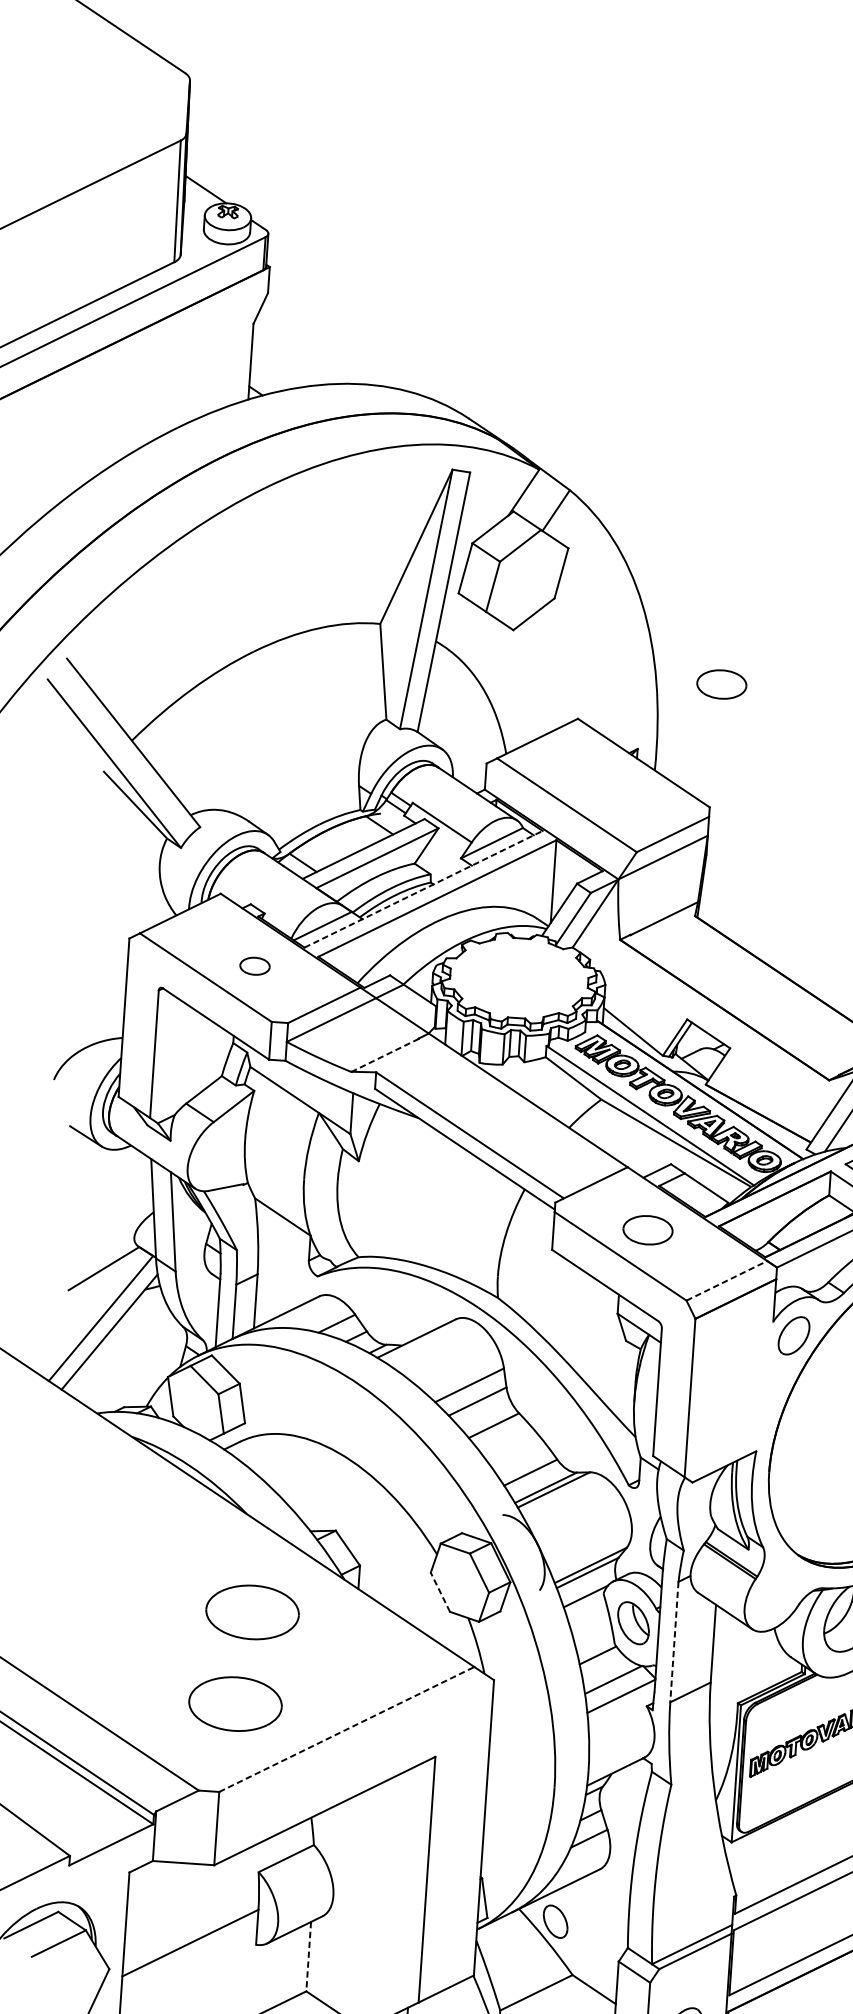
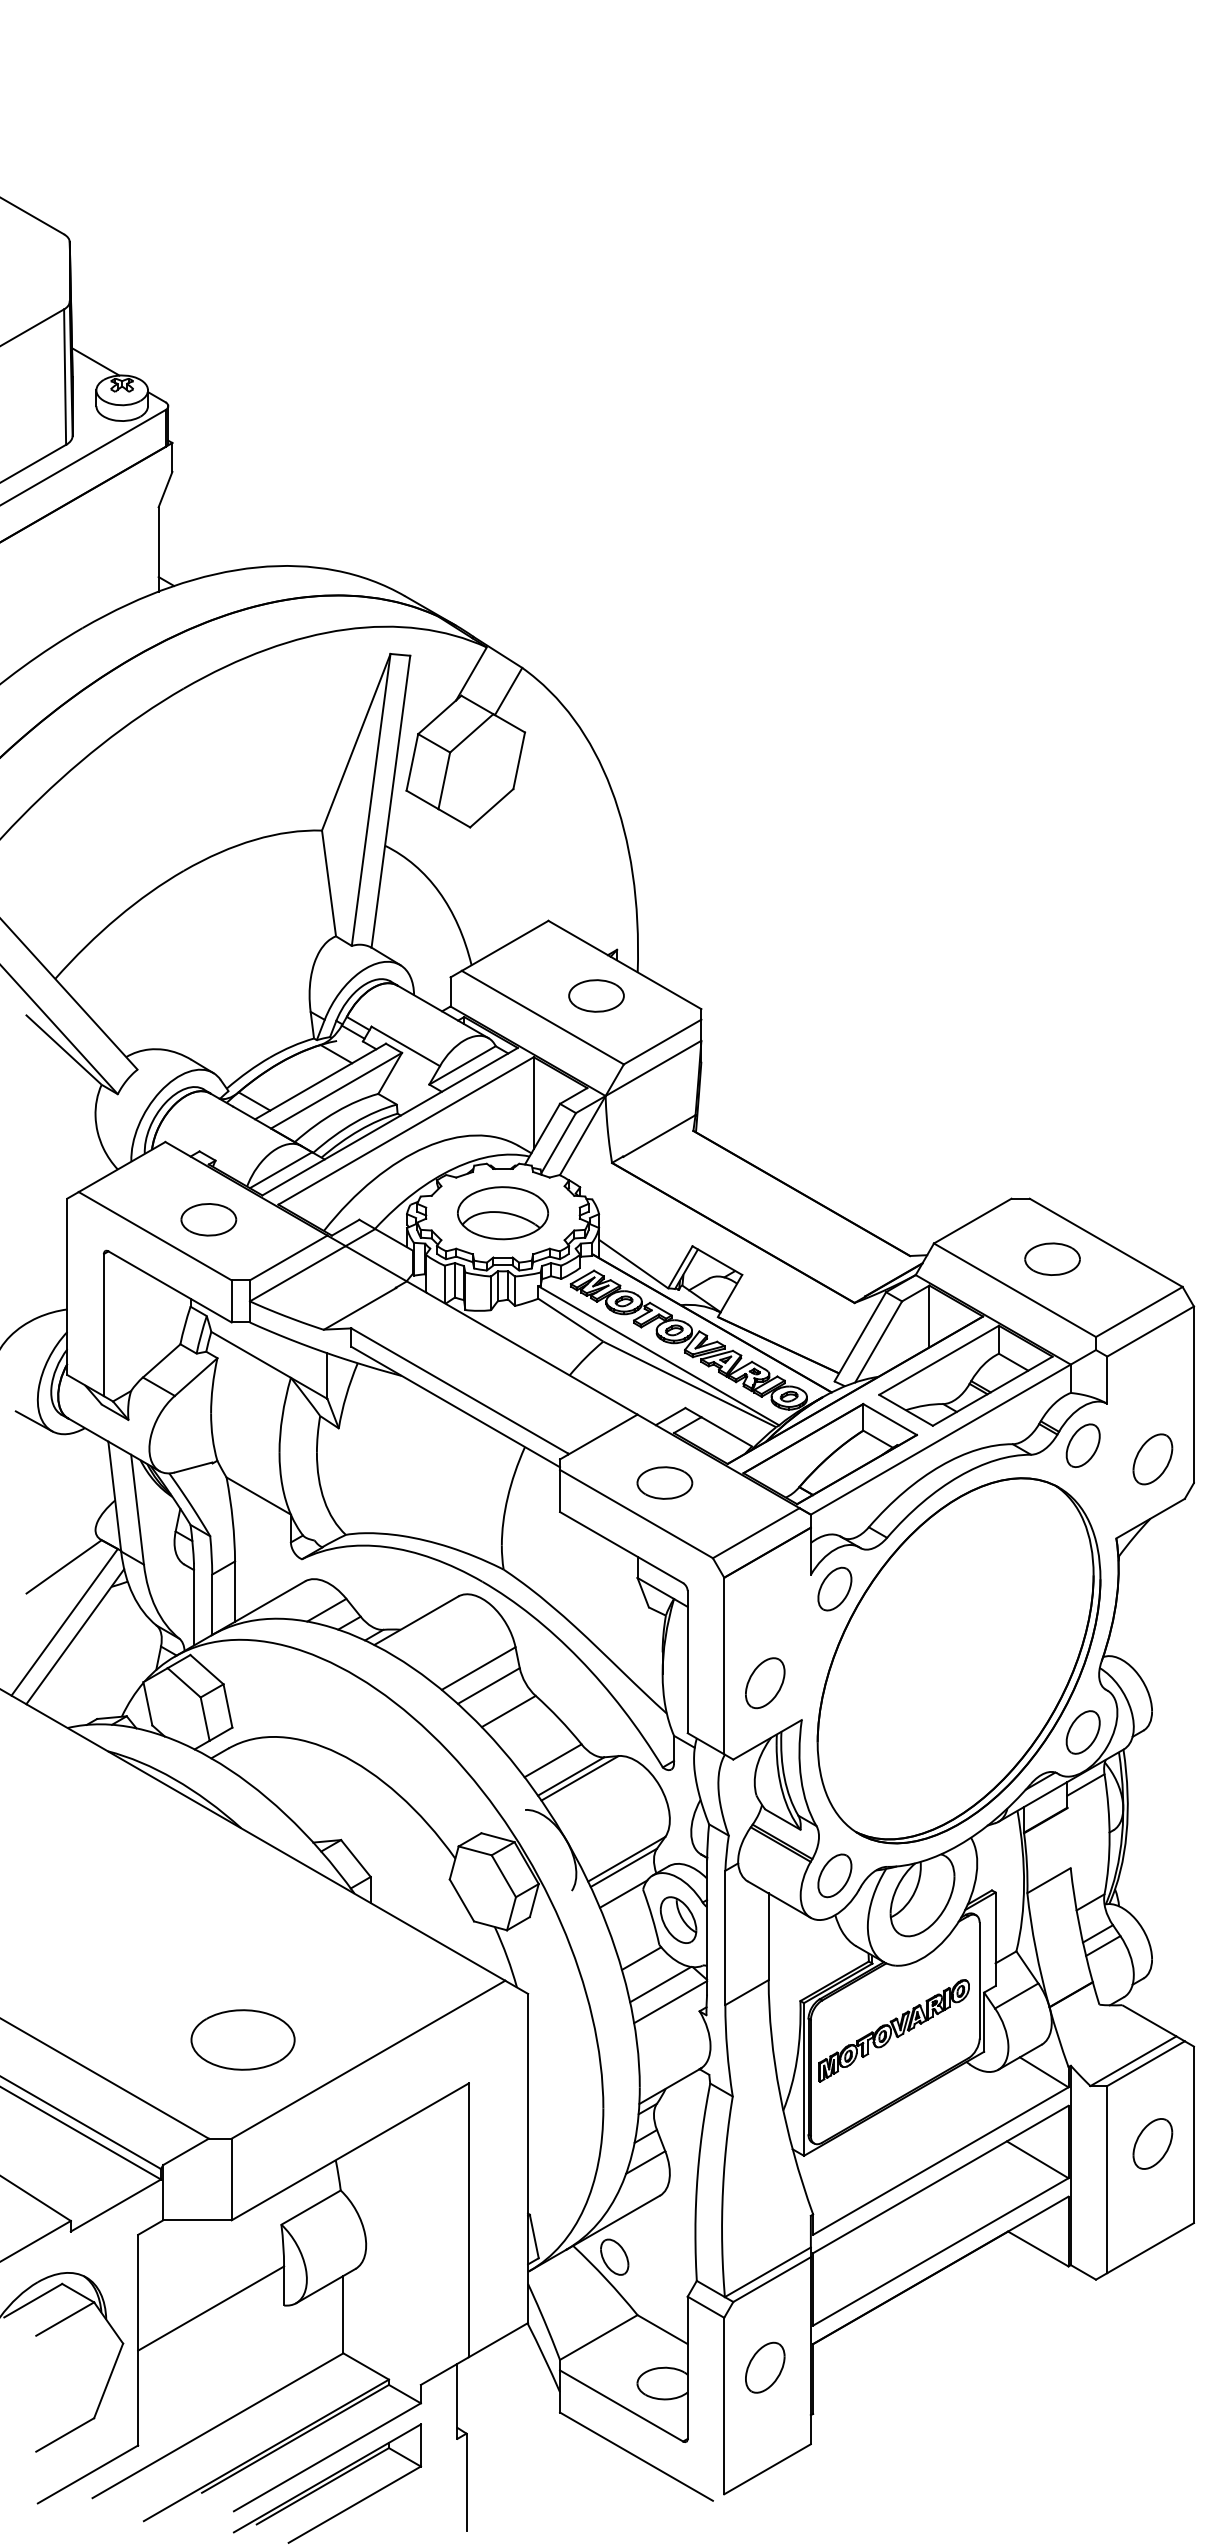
part: (721, 684) -> (596, 995), moved
line: (423, 889) -> (390, 1121), dashed -> solid
part: (254, 965) -> (208, 1219), size x1.67
part: (518, 978) -> (502, 1213), added
line: (385, 1055) -> (360, 1308), dashed -> solid
line: (727, 1280) -> (756, 1532), dashed -> solid
part: (726, 1416) -> (765, 1683), added
line: (440, 1592) -> (461, 1900), dashed -> solid
part: (776, 1592) -> (834, 1875), added
part: (252, 1611) -> (254, 1936), removed
line: (674, 1642) -> (725, 1938), dashed -> solid
line: (346, 1729) -> (368, 2059), dashed -> solid
line: (308, 1956) -> (343, 2314), dashed -> solid

